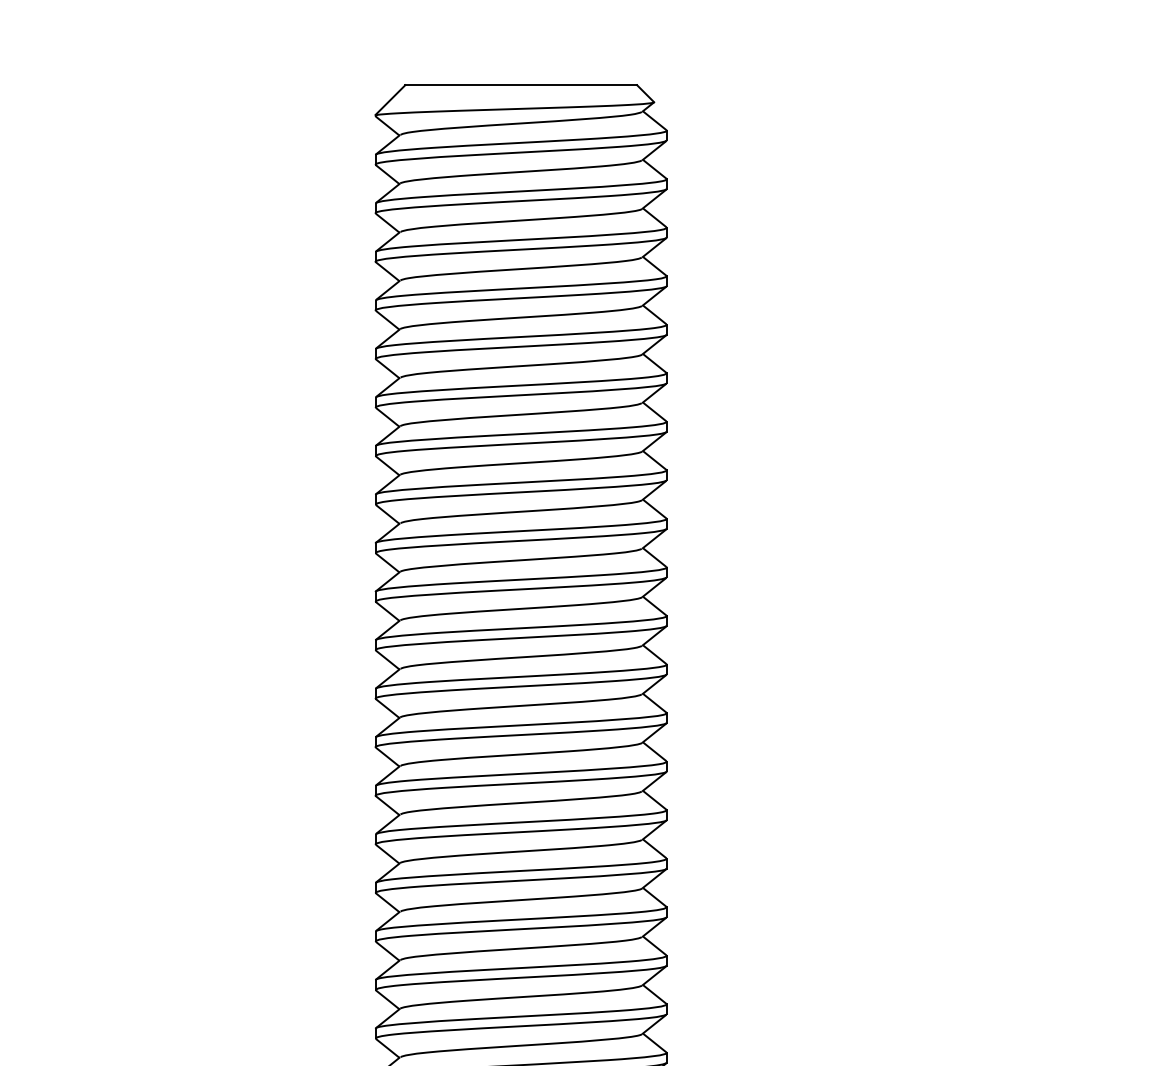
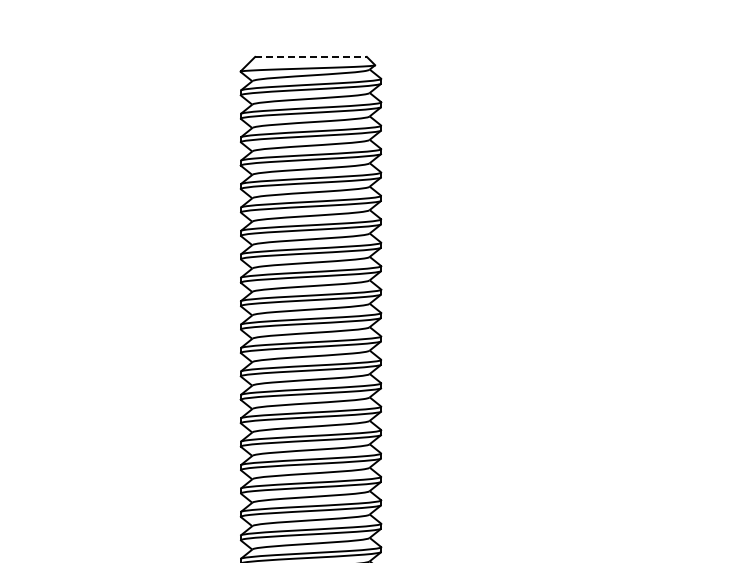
line: (522, 84) -> (311, 56), solid -> dashed

